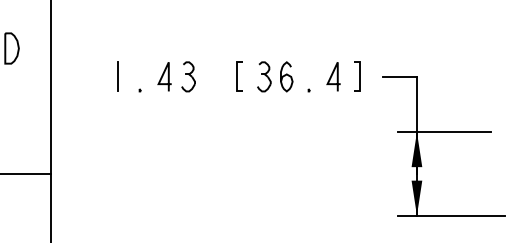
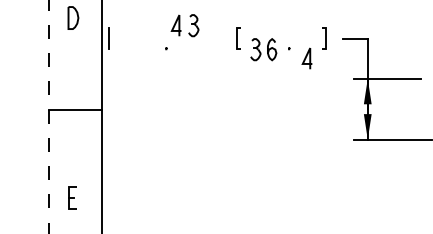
line: (116, 76) -> (108, 38), moved
part: (175, 76) -> (184, 25), moved
part: (274, 76) -> (263, 49), moved
line: (332, 76) -> (306, 58), moved

